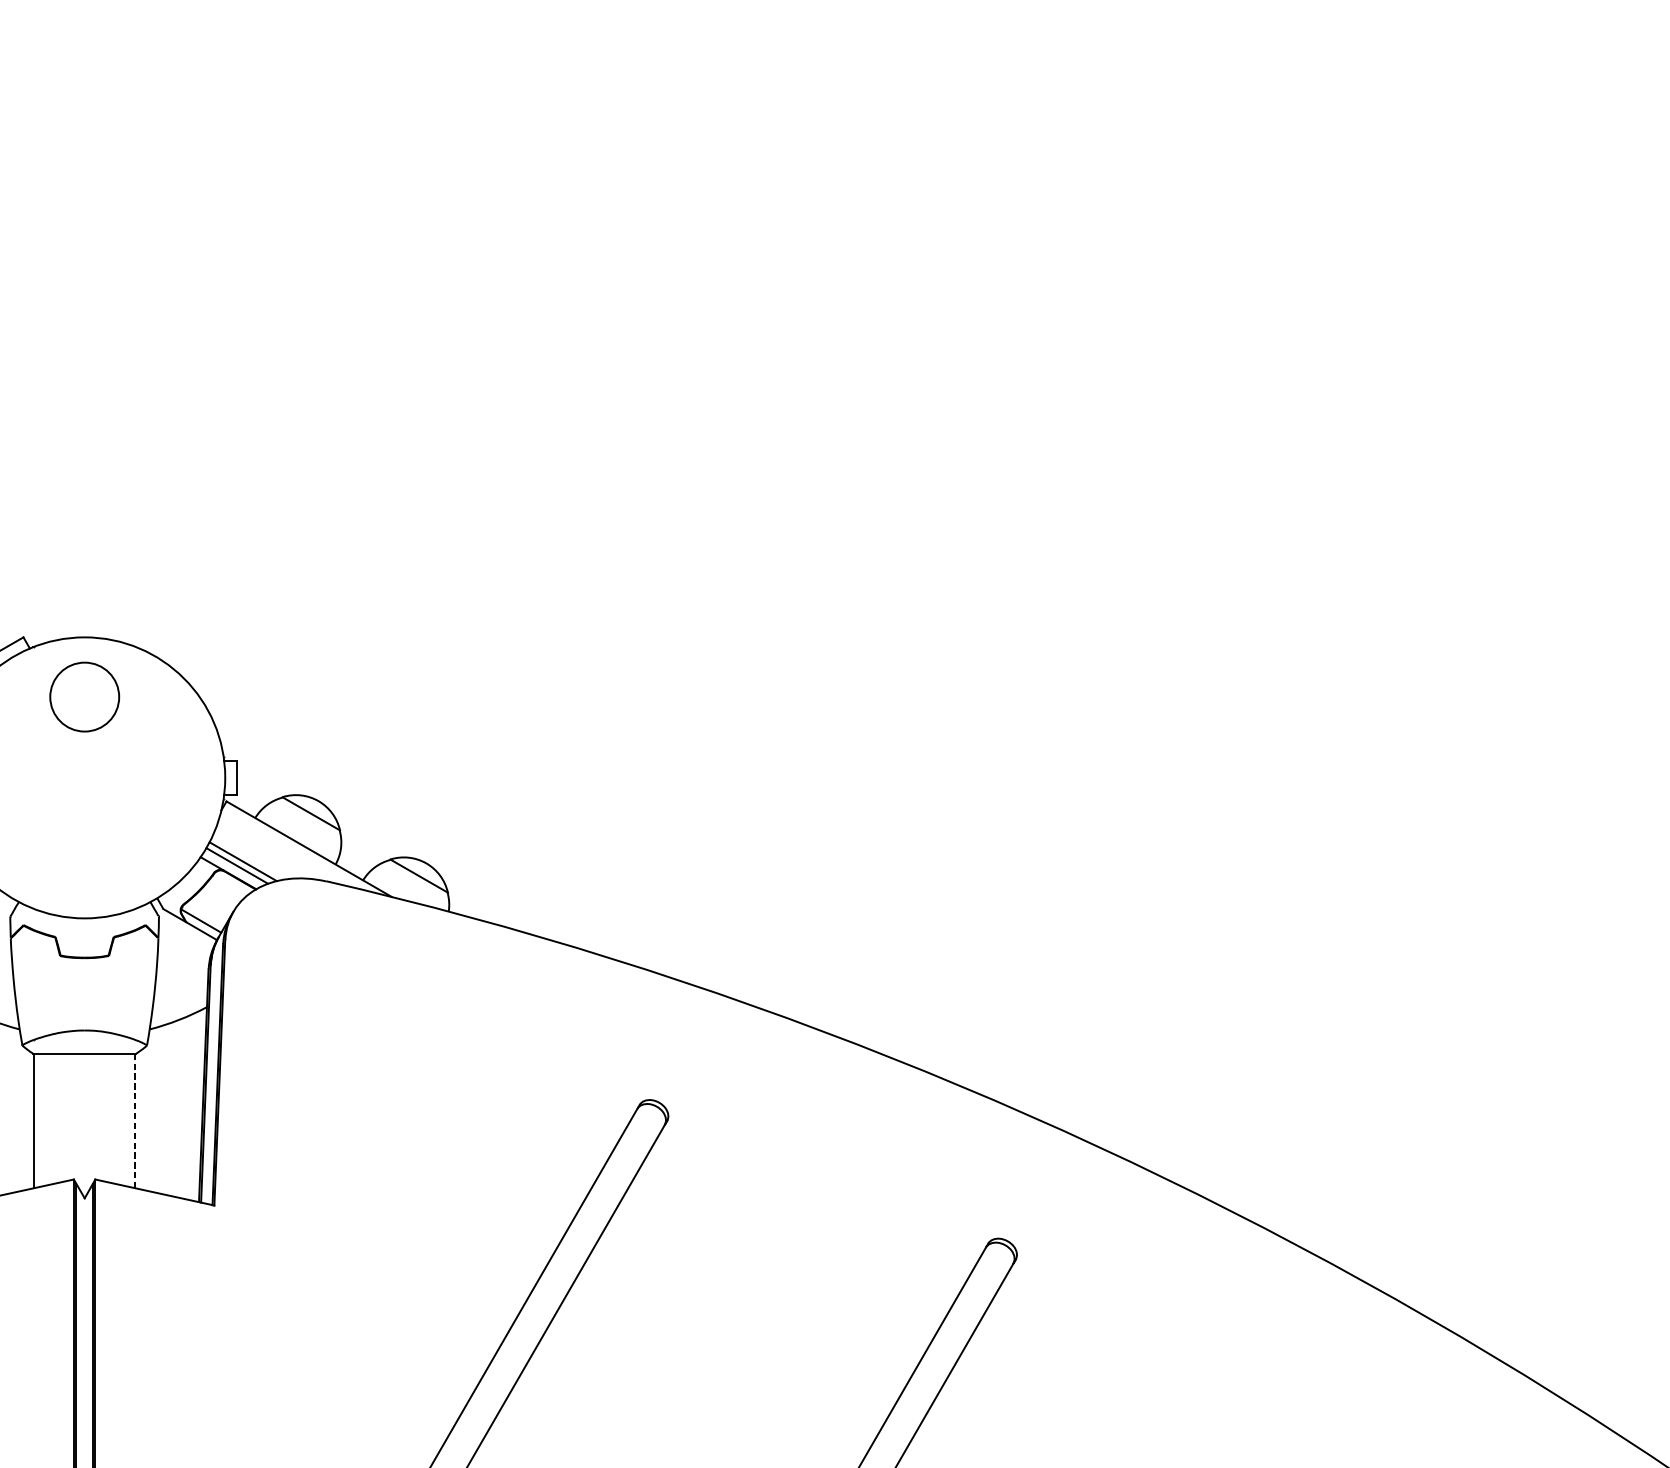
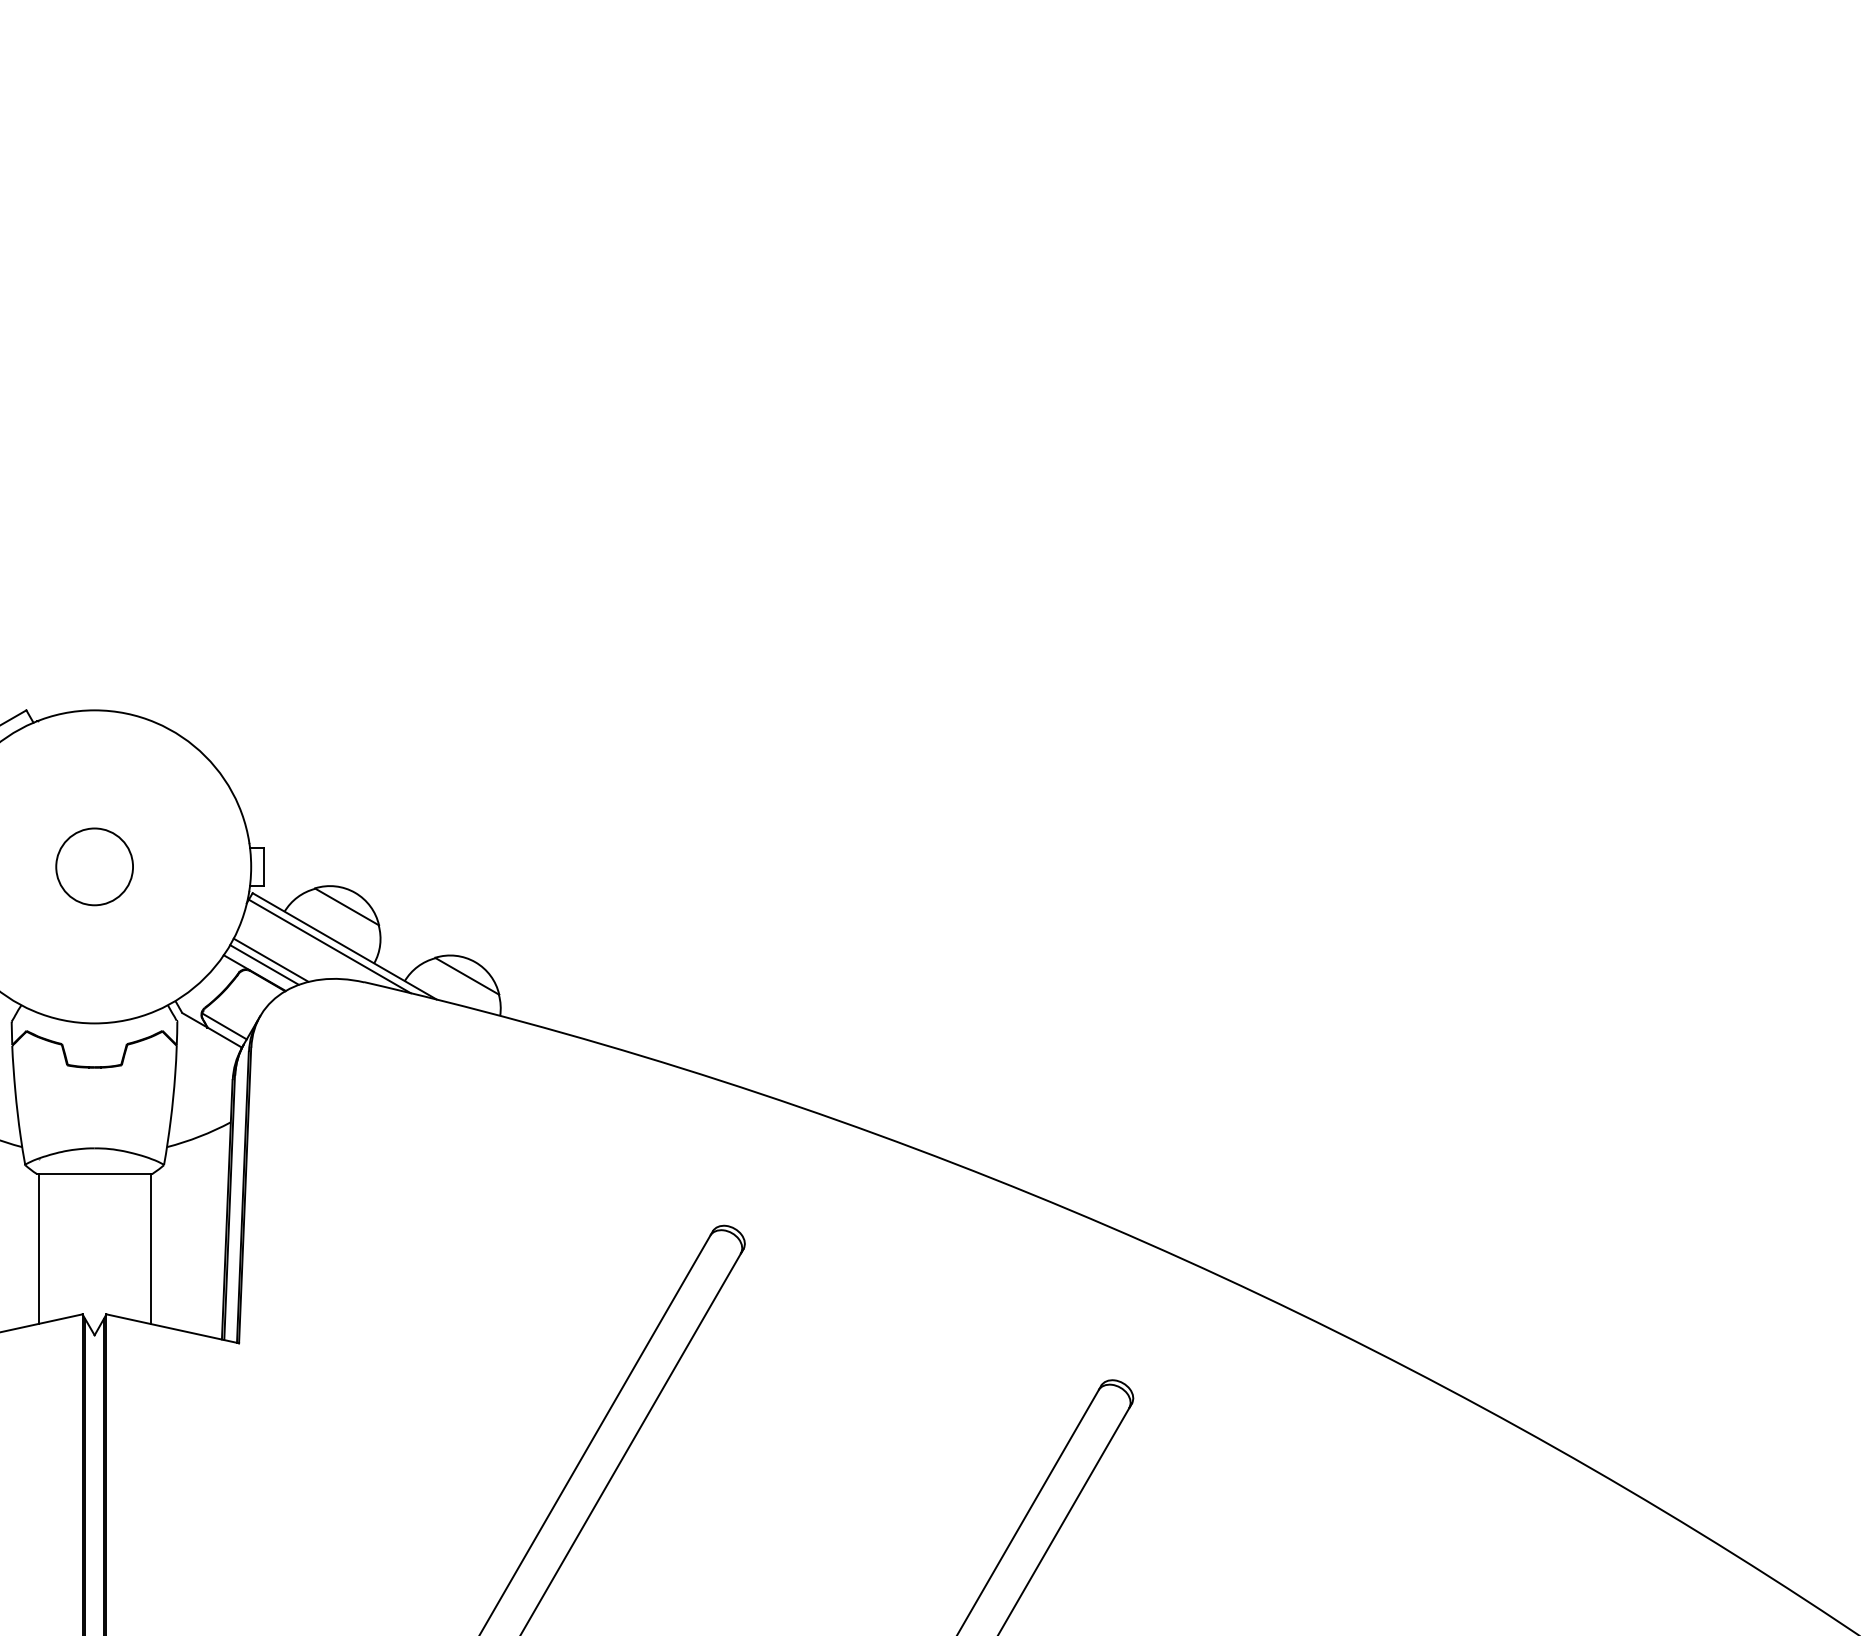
circle: (84, 696) -> (94, 866), moved
line: (295, 849) -> (329, 946), added
line: (134, 1120) -> (150, 1248), dashed -> solid

